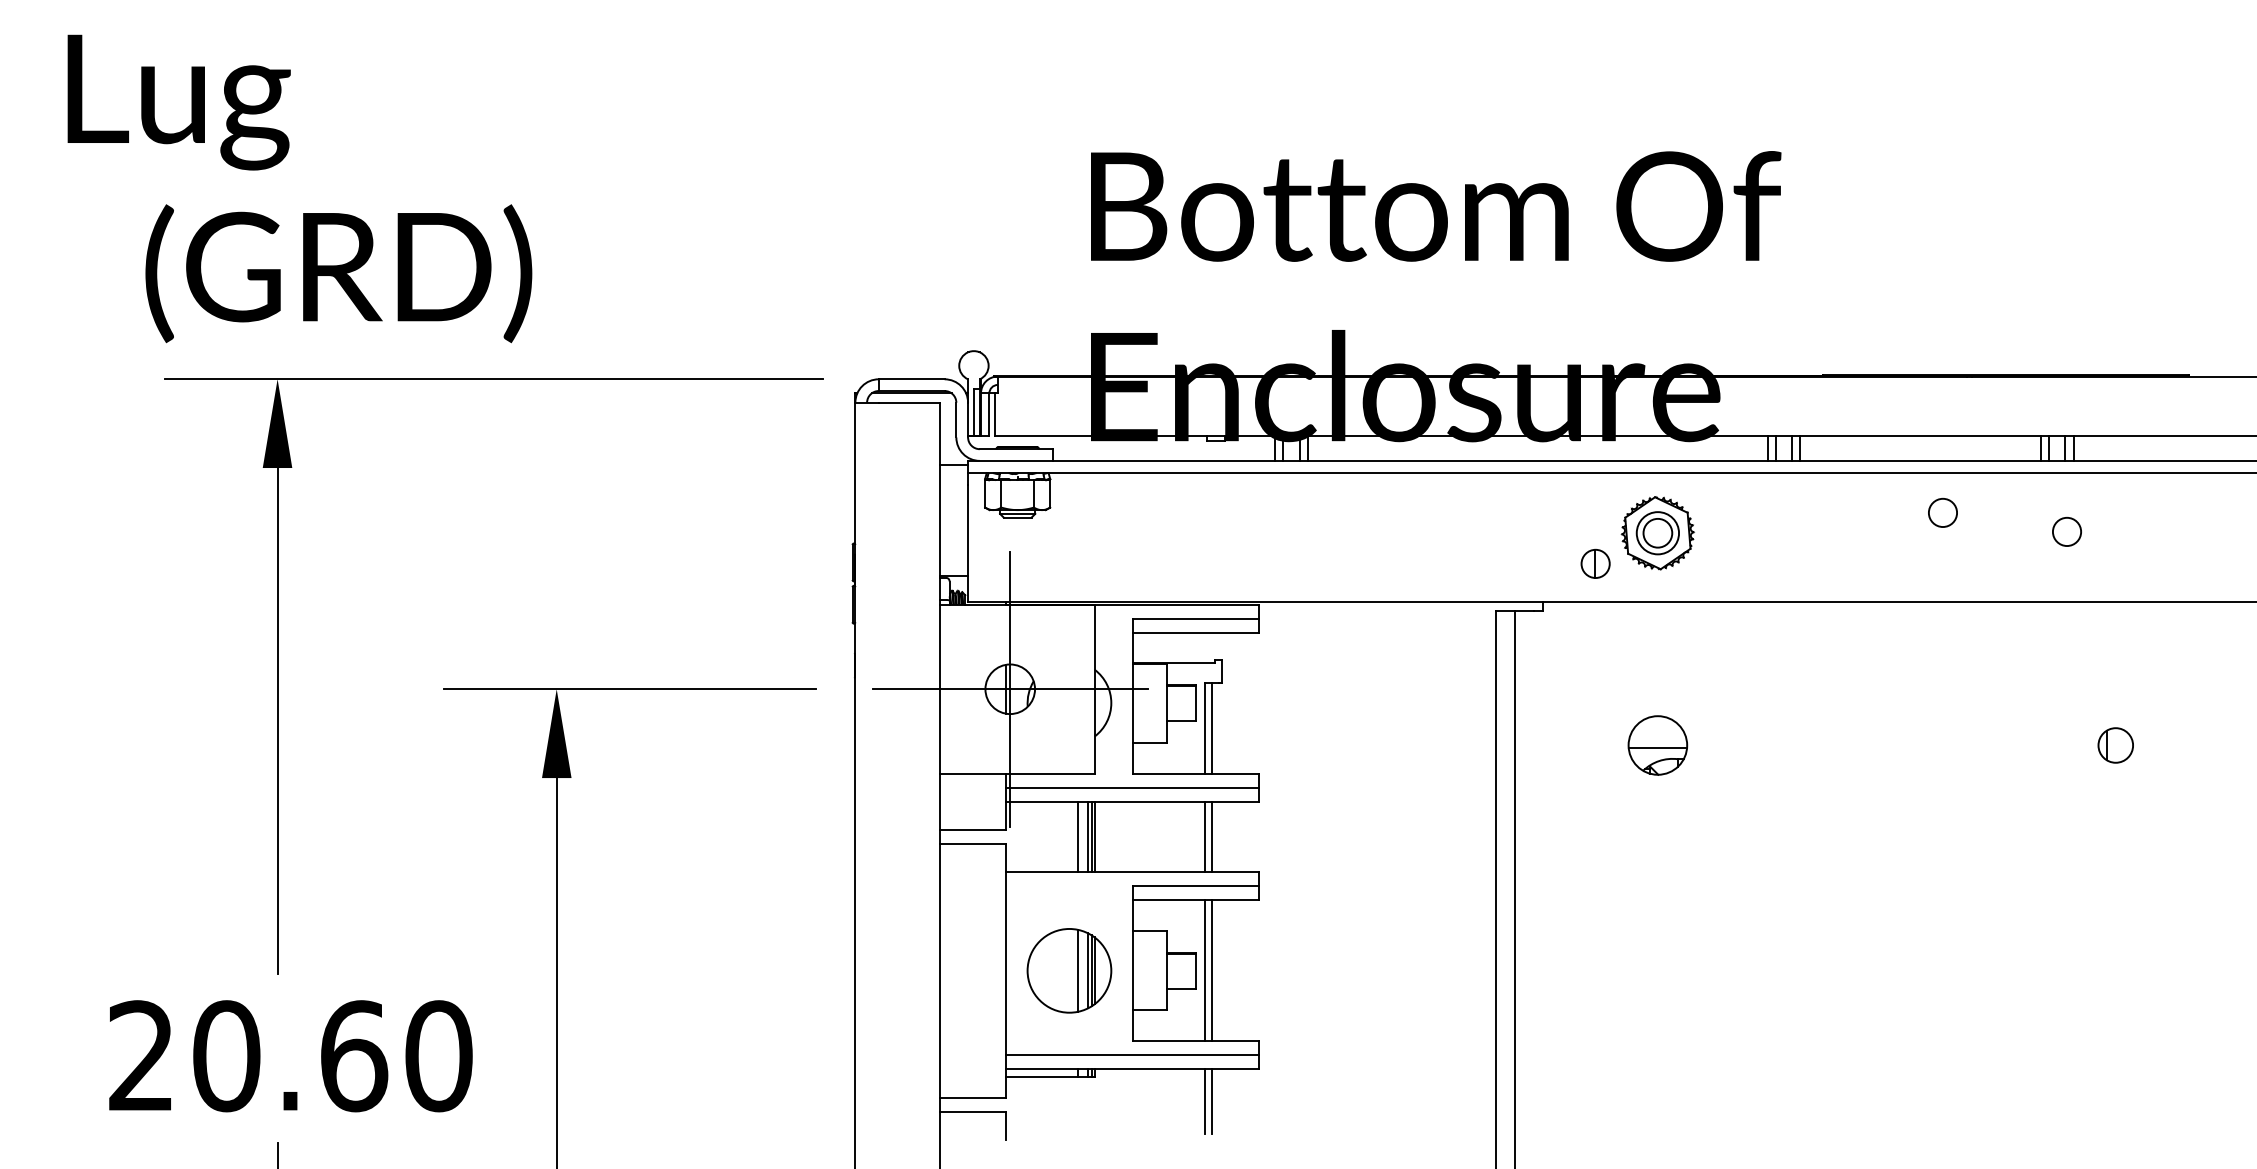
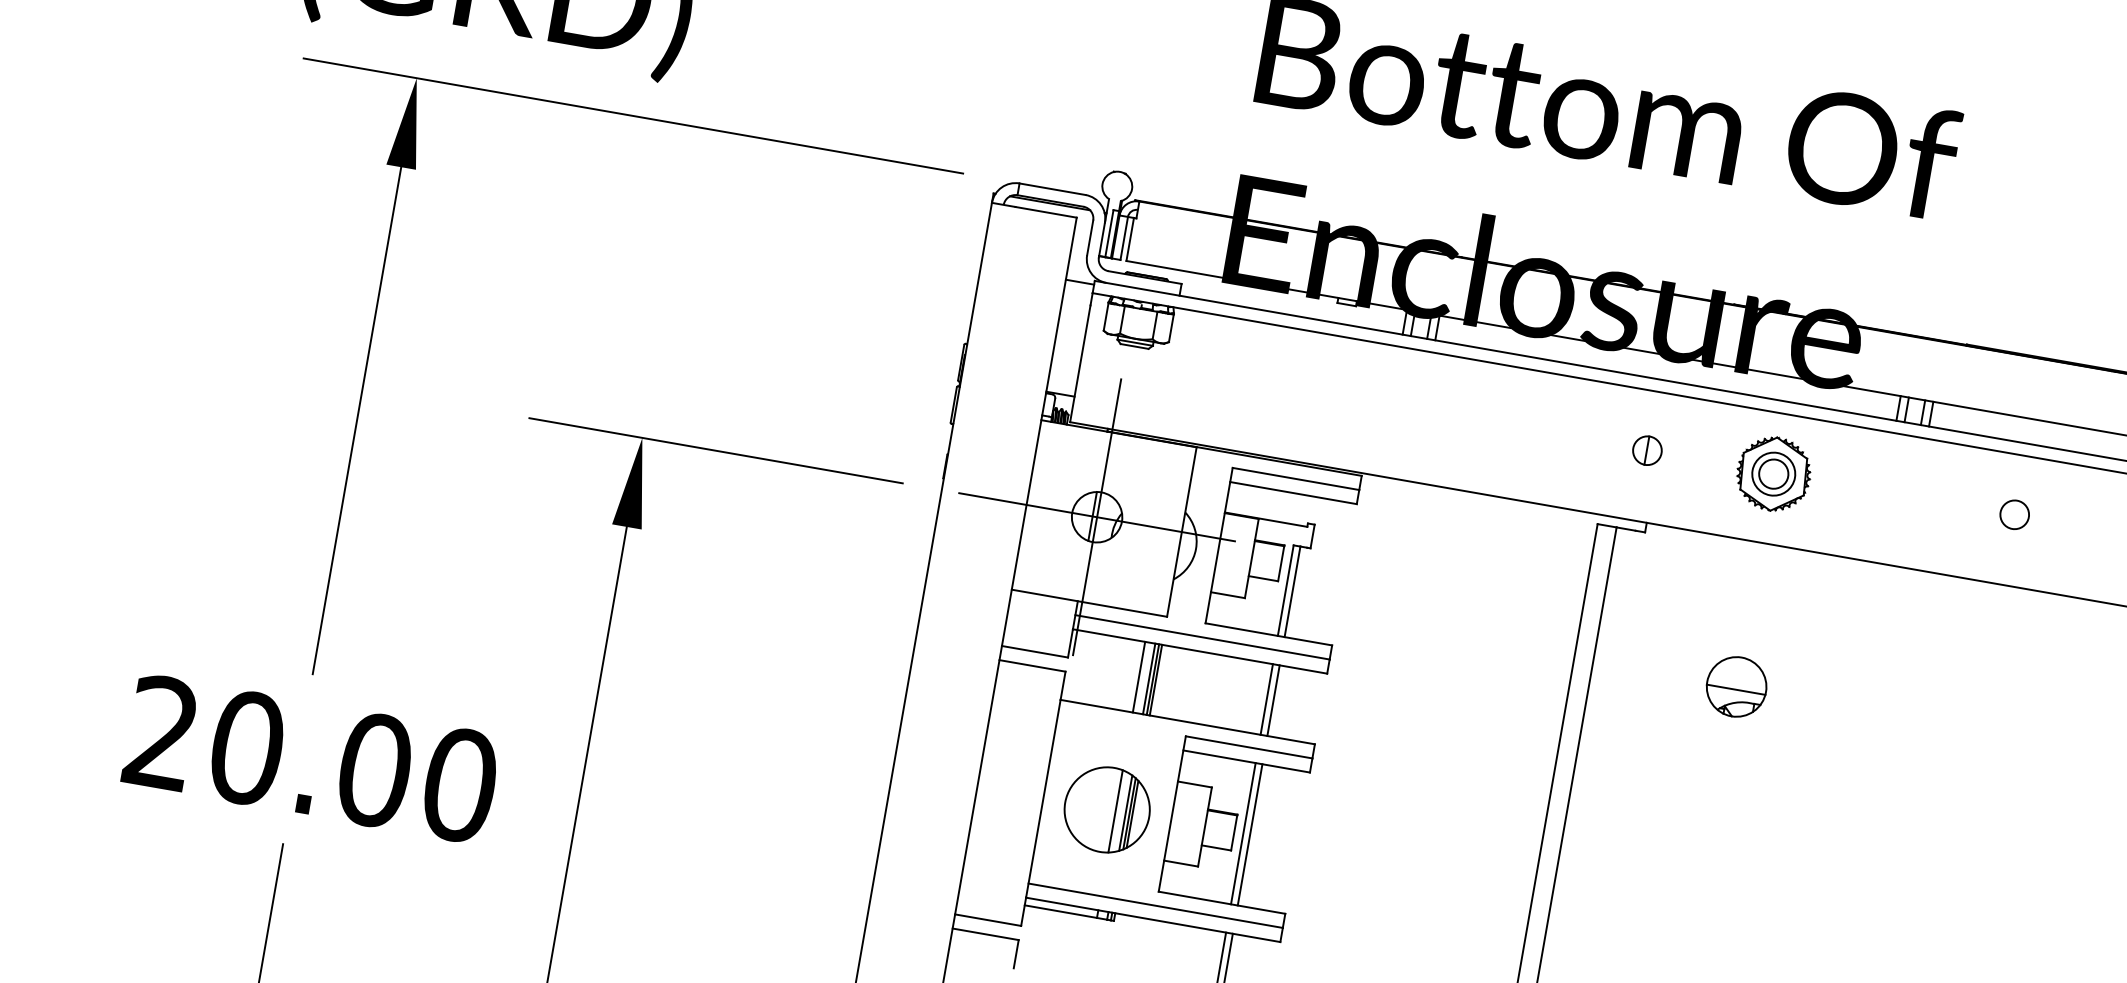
circle: (1942, 512) -> (2014, 514), moved
part: (1595, 563) -> (1647, 450), moved
text: (354, 1056) -> (375, 770), 20.60 -> 20.00

